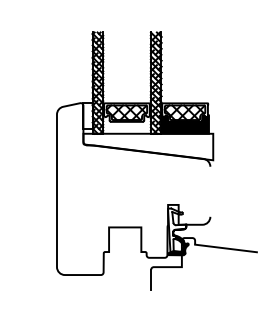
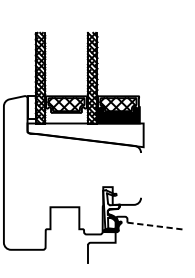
line: (226, 248) -> (155, 226), solid -> dashed

